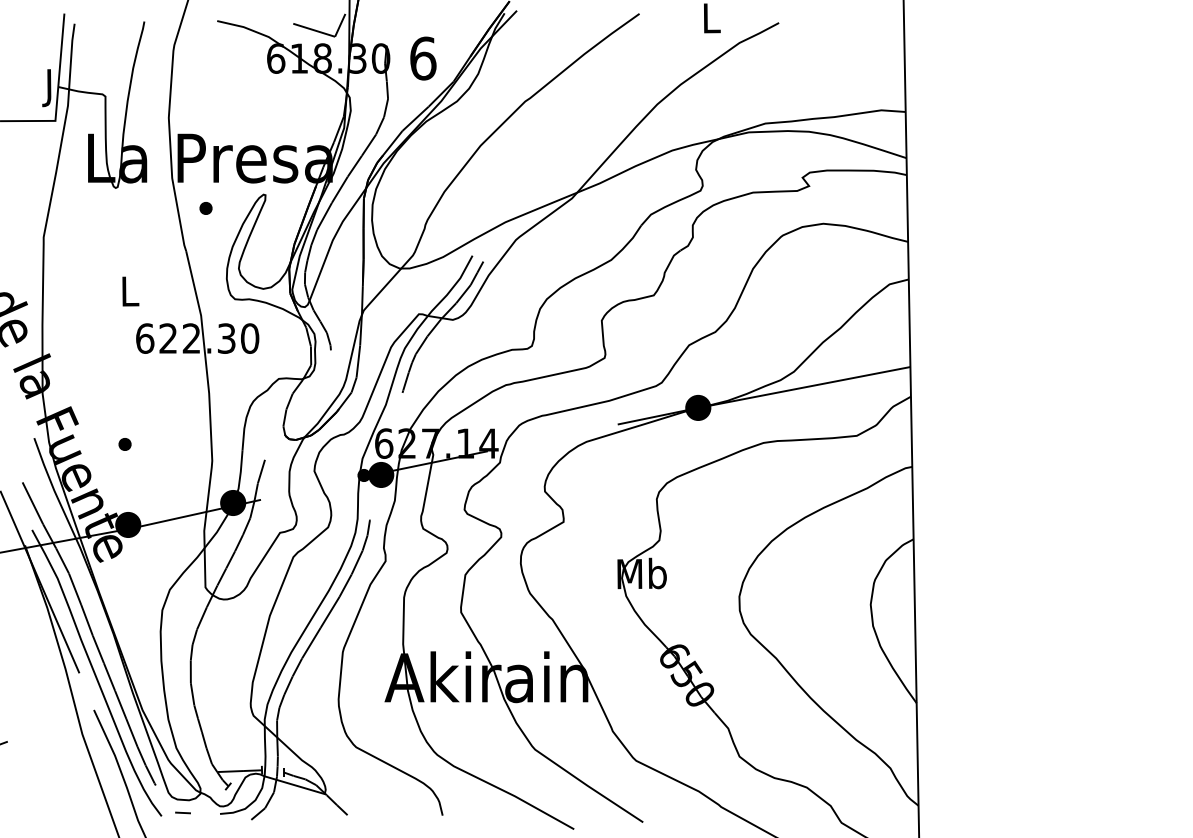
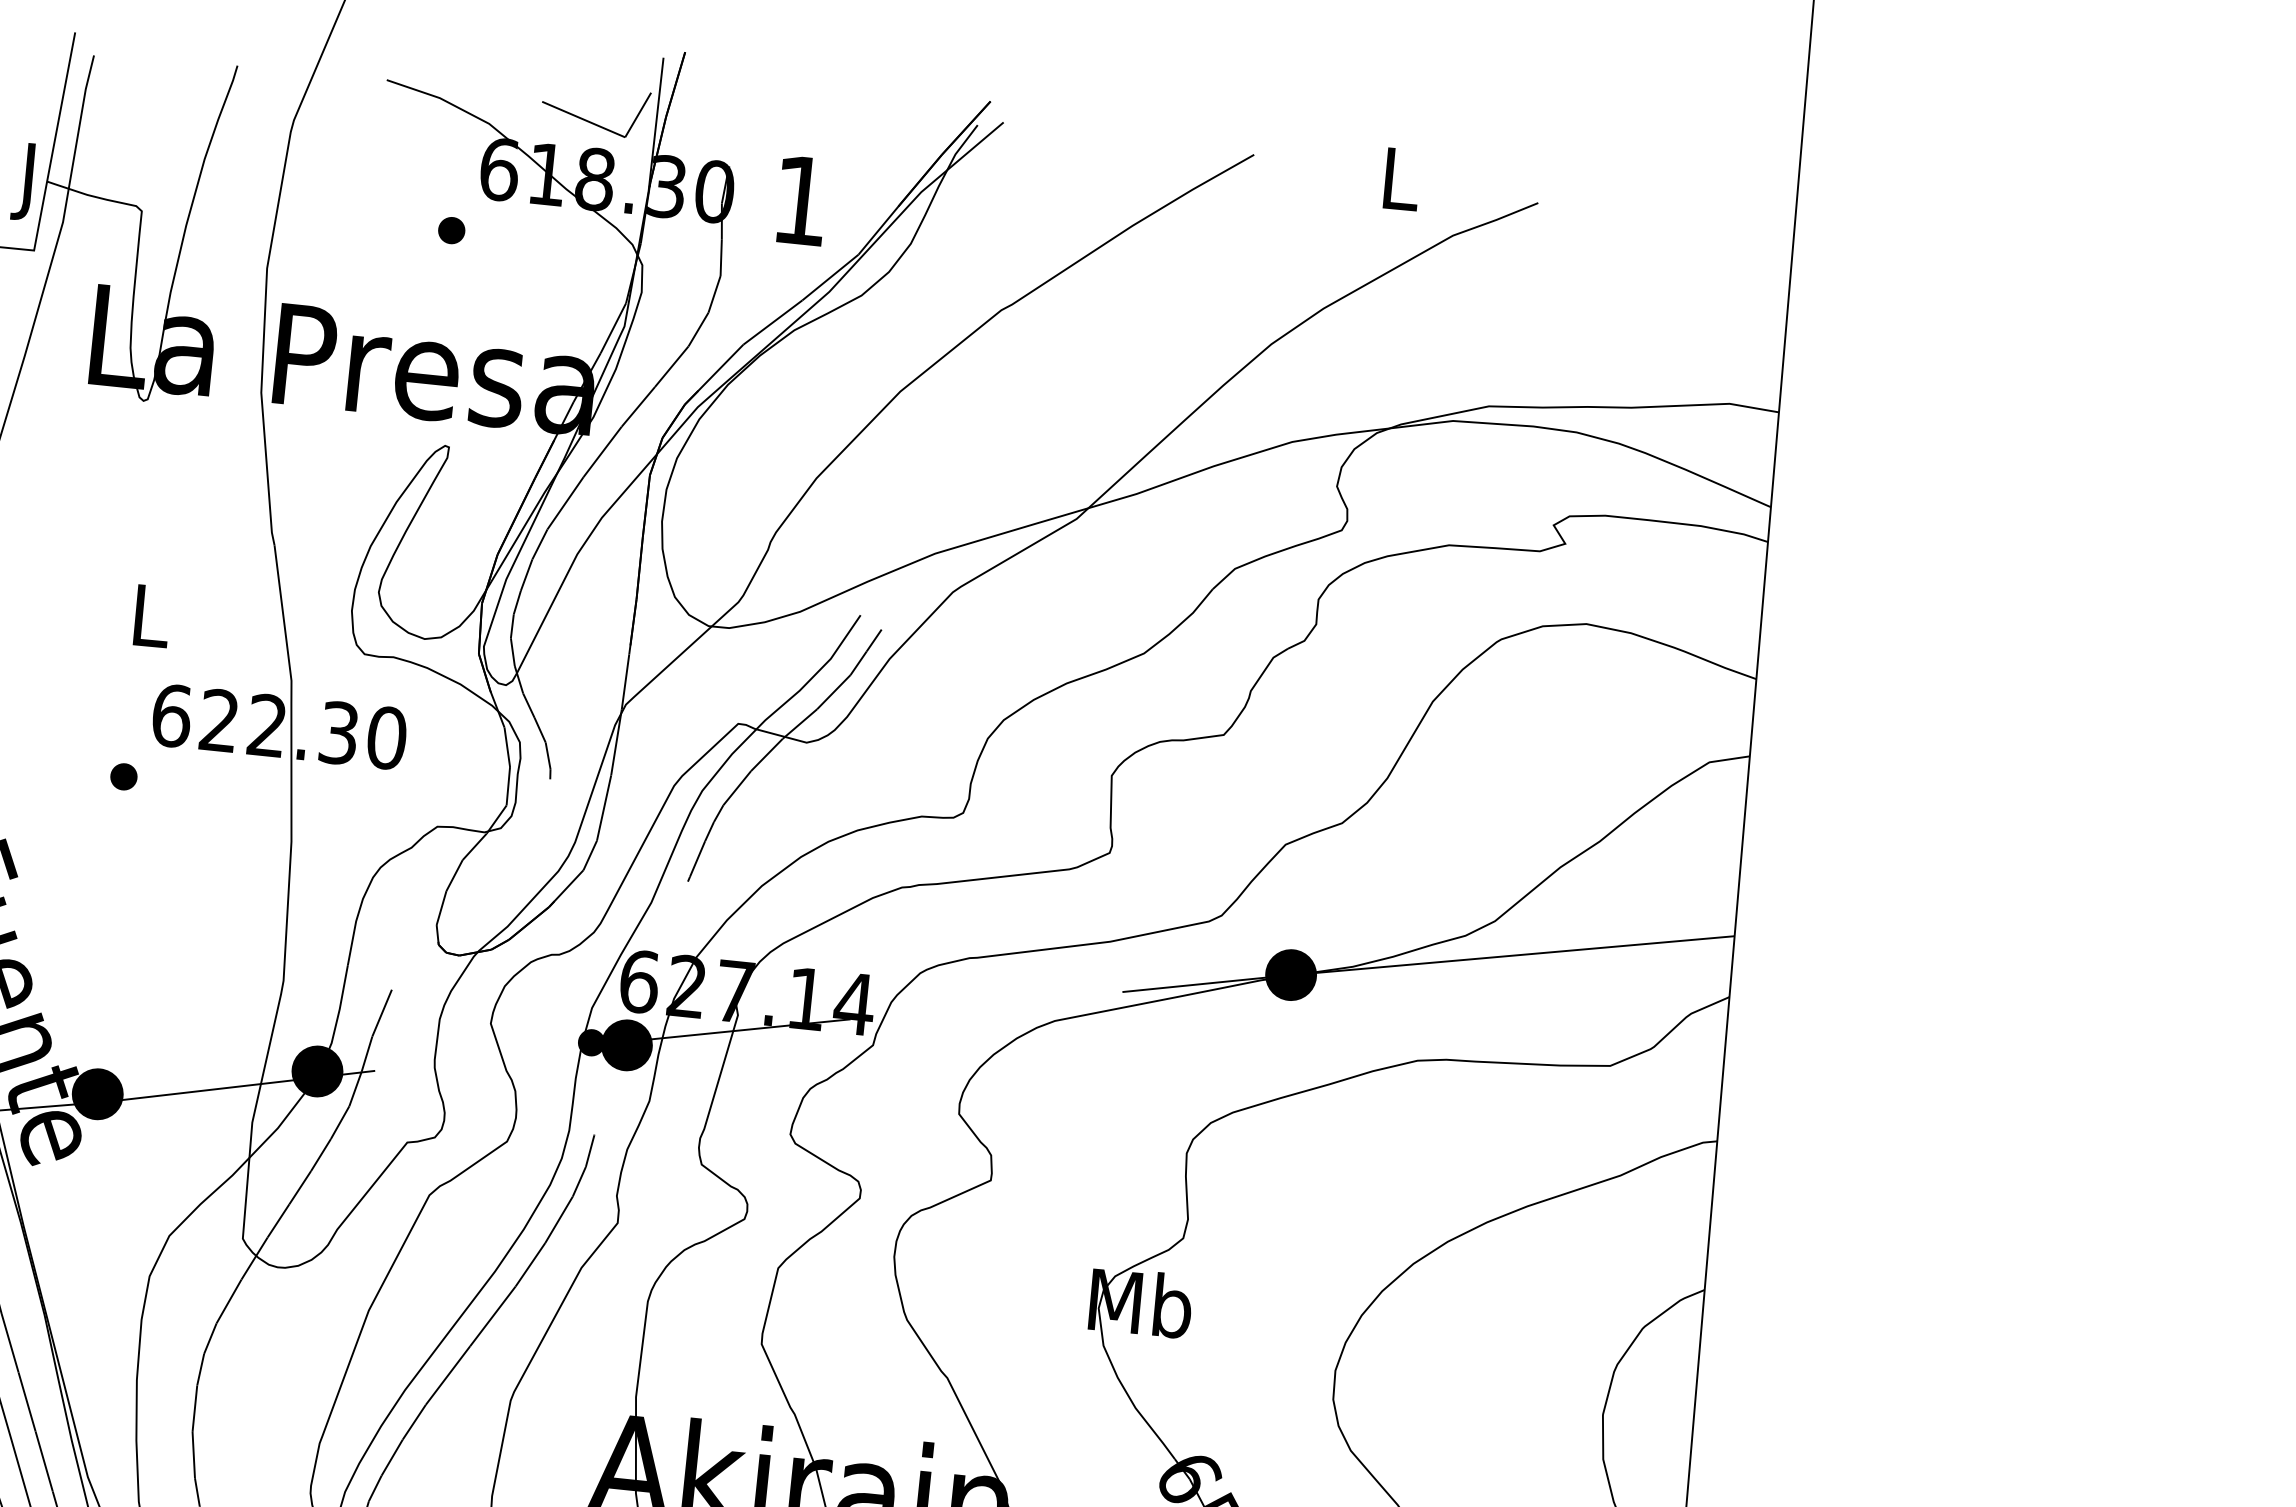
text: (423, 58) -> (801, 200), 6 -> 1
part: (205, 208) -> (450, 230), moved
part: (124, 444) -> (122, 776), moved

